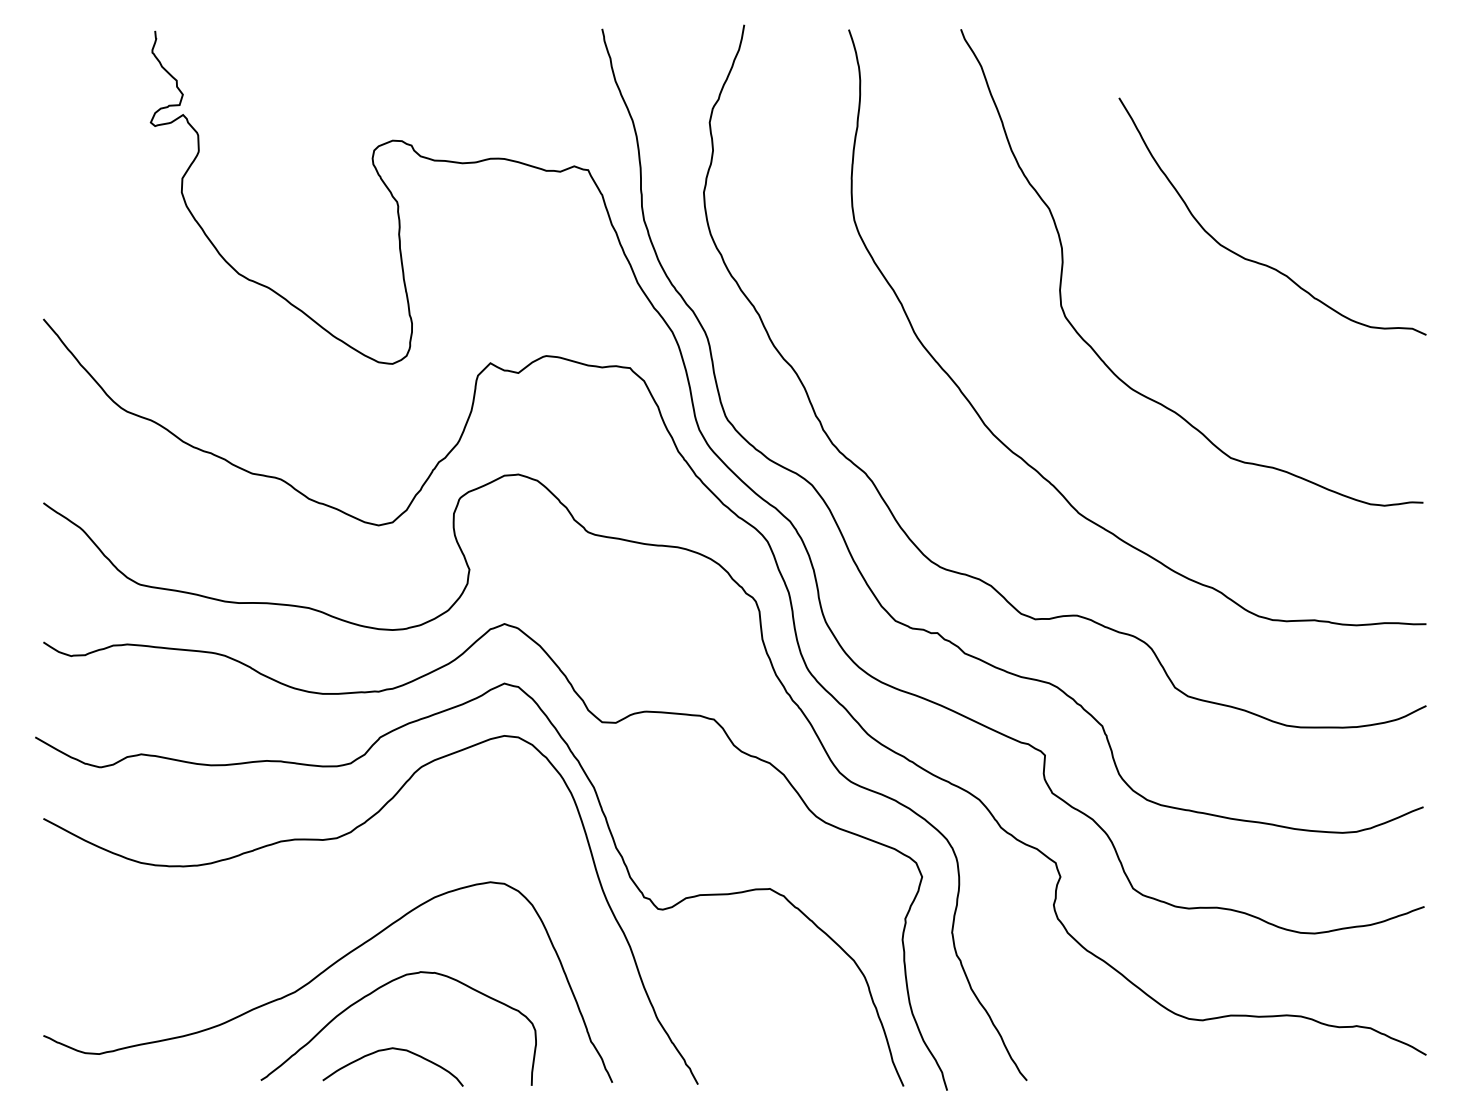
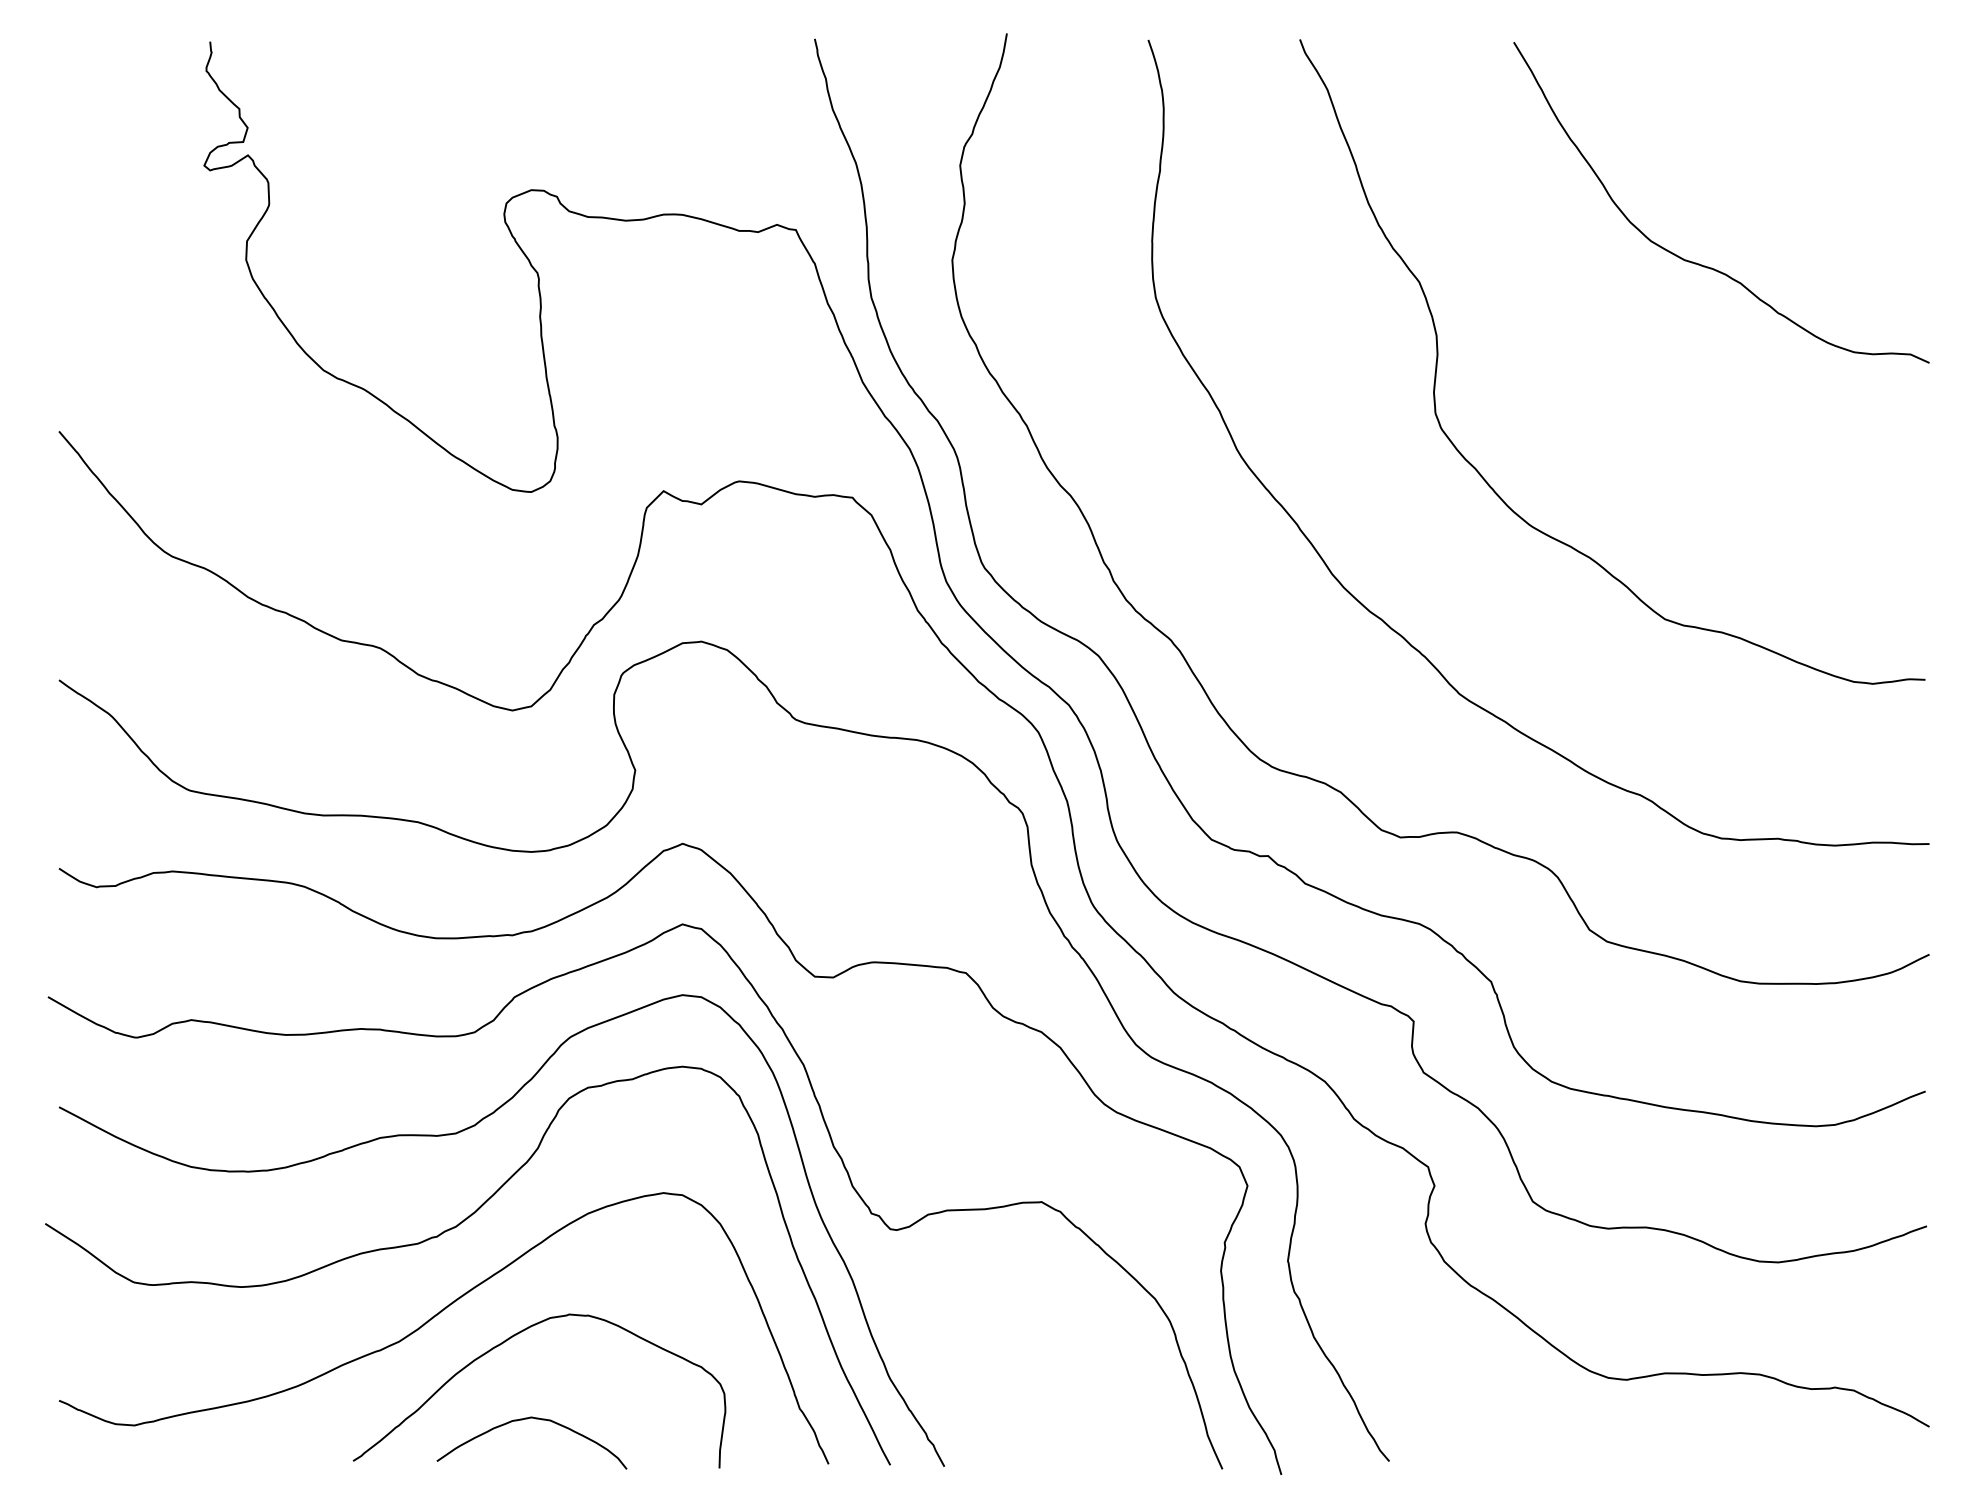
curve: (1256, 261) -> (1699, 263), moved
curve: (332, 909) -> (450, 1230), added

